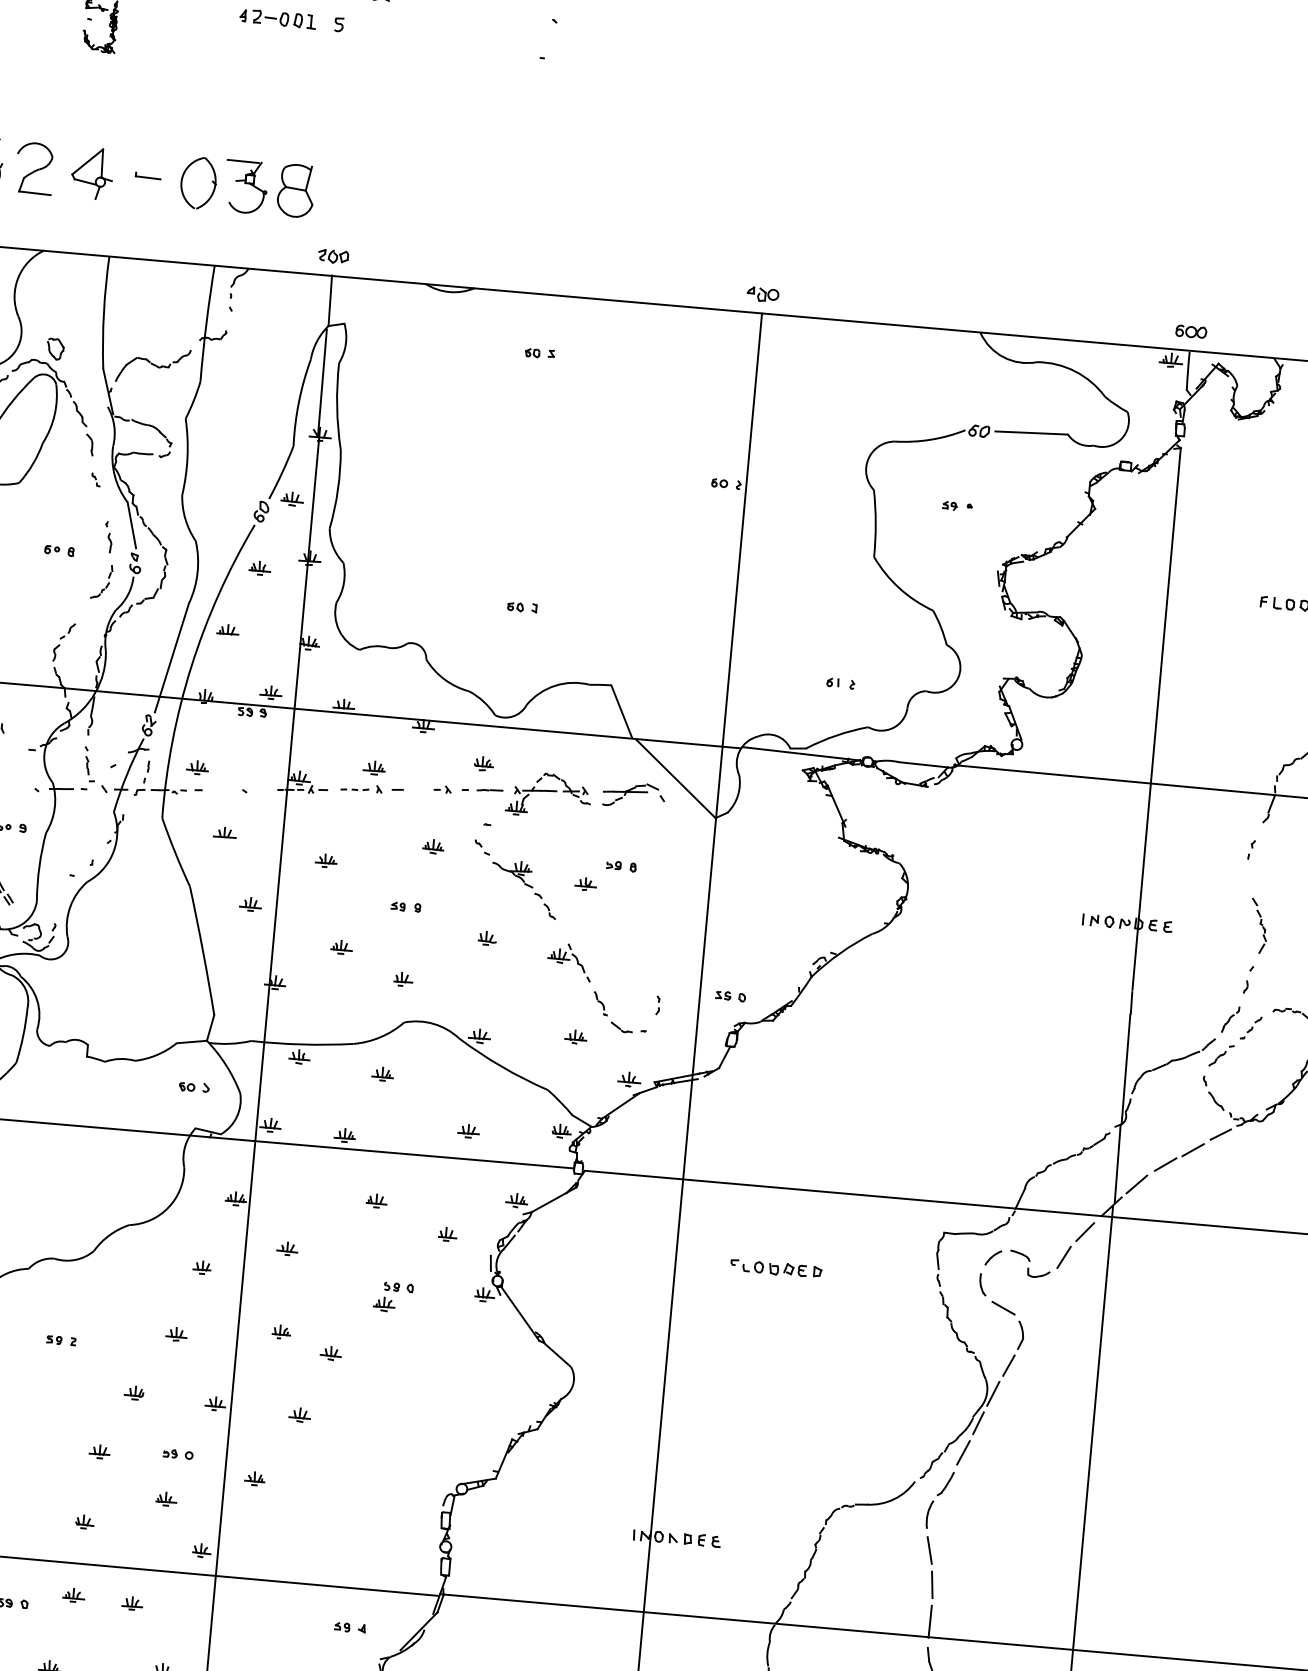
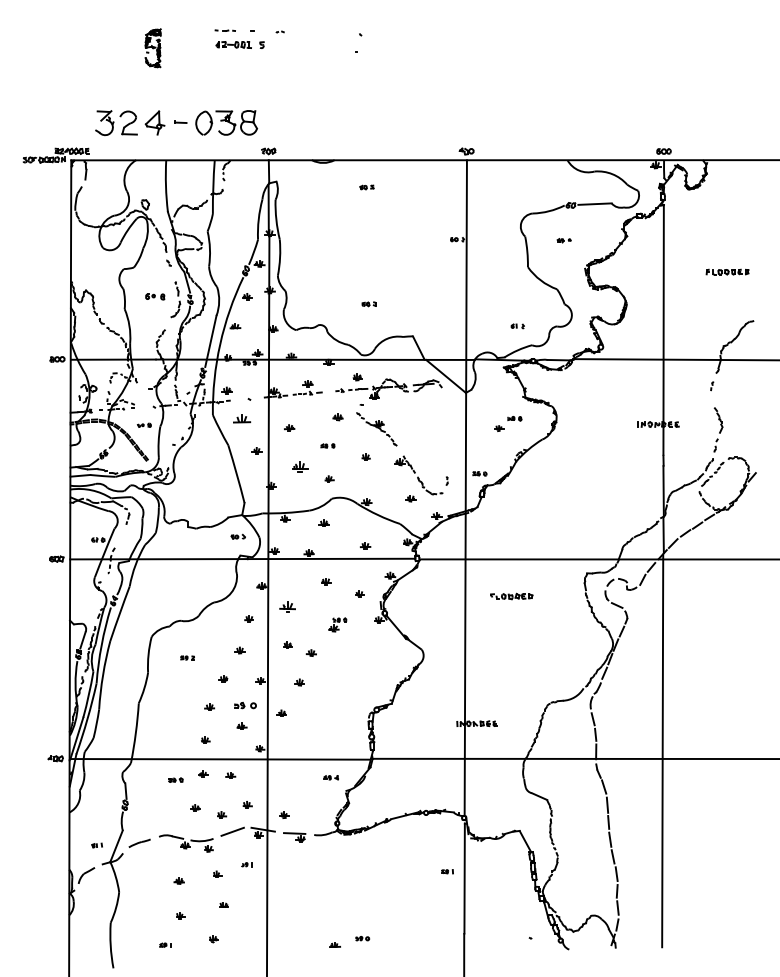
part: (58, 549) -> (154, 296), size x1.4
part: (225, 833) -> (242, 419), size x1.6
part: (606, 875) -> (508, 423), moved
part: (340, 946) -> (299, 466), size x1.6
part: (285, 1247) -> (286, 606), size x1.6
part: (178, 1452) -> (245, 704), size x1.6

